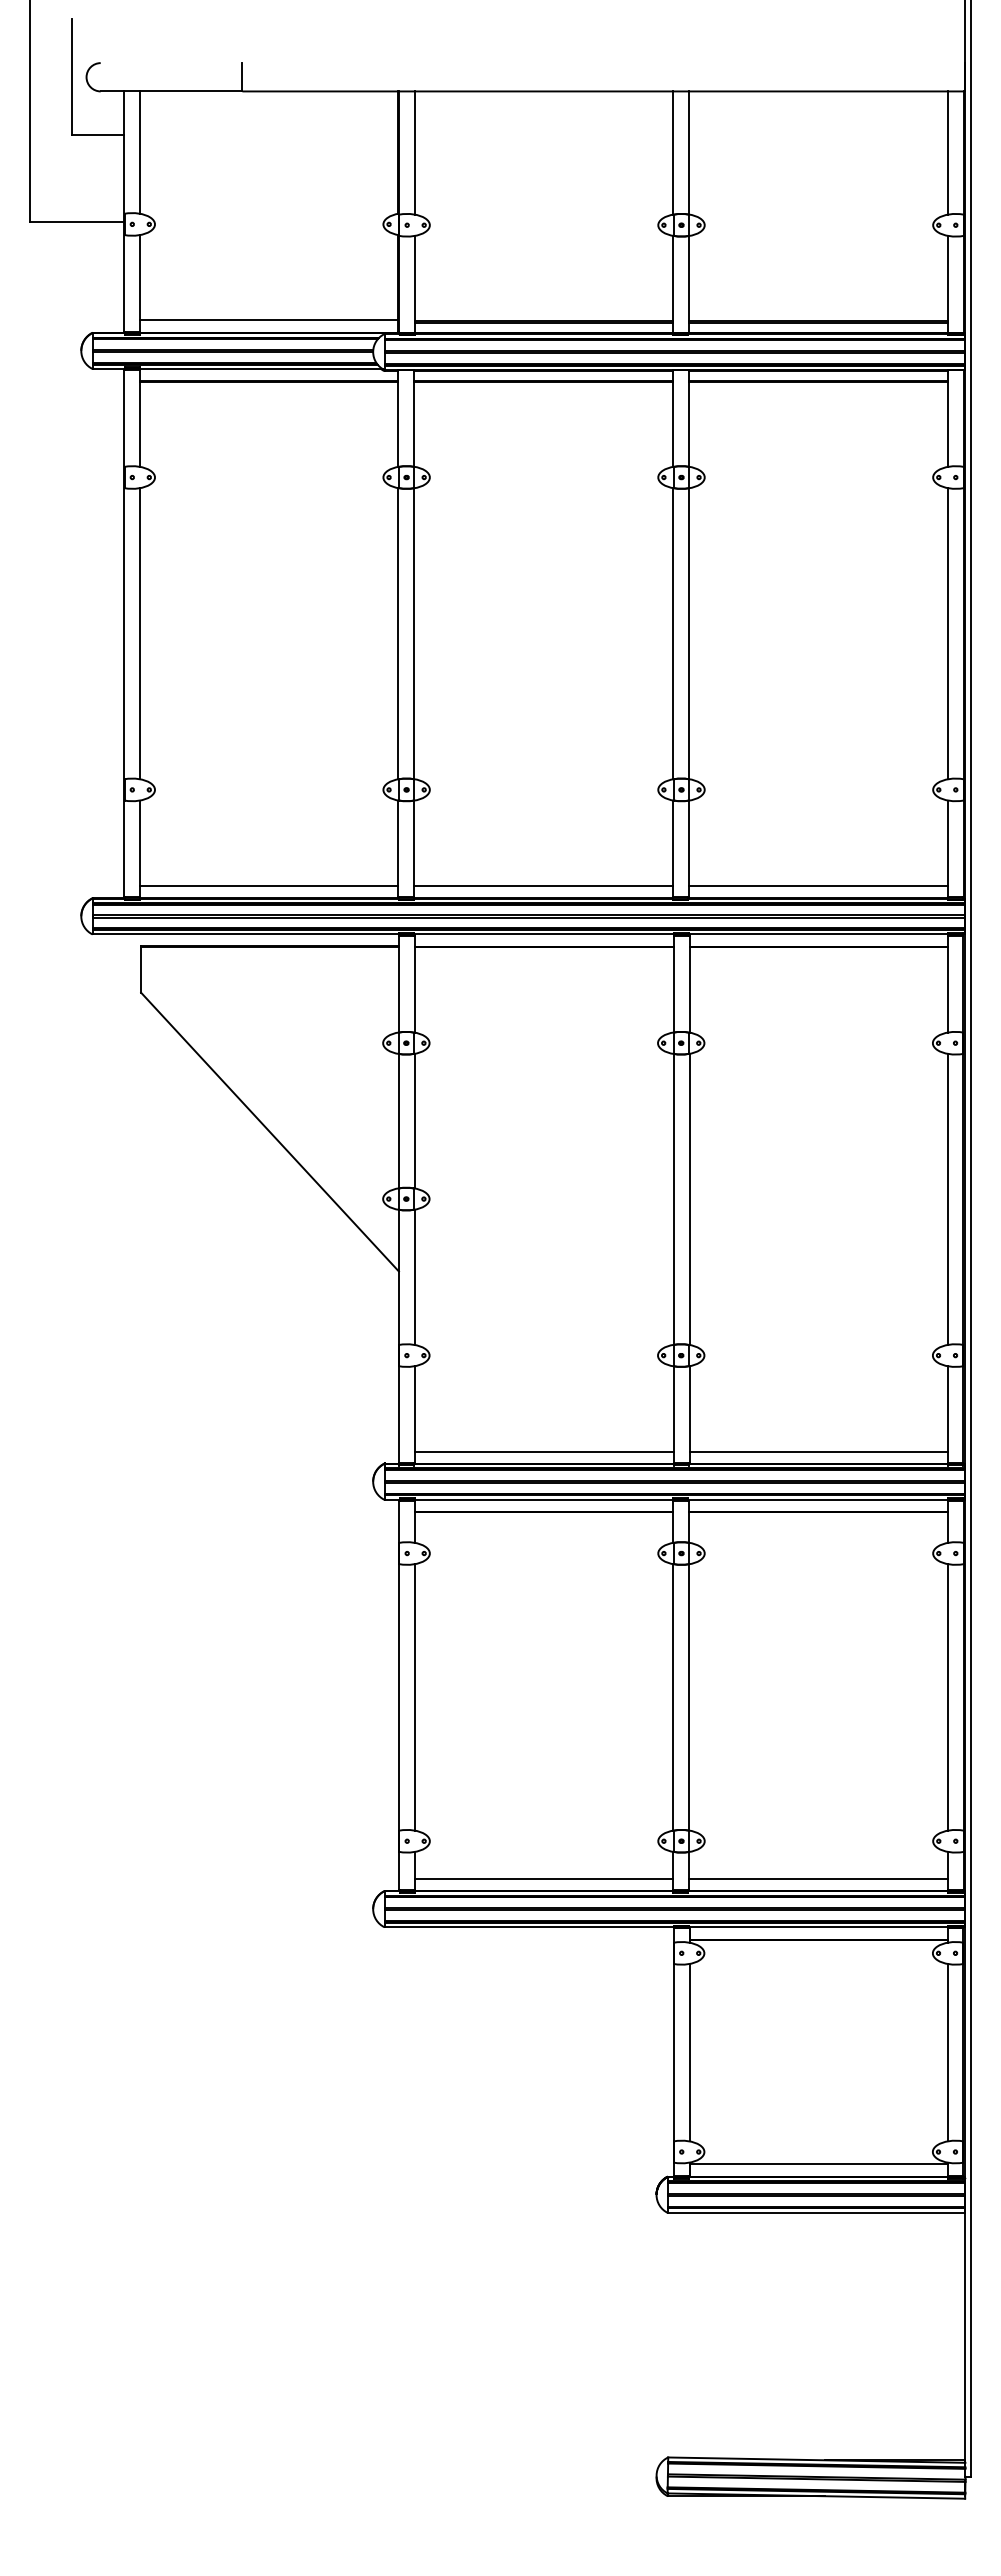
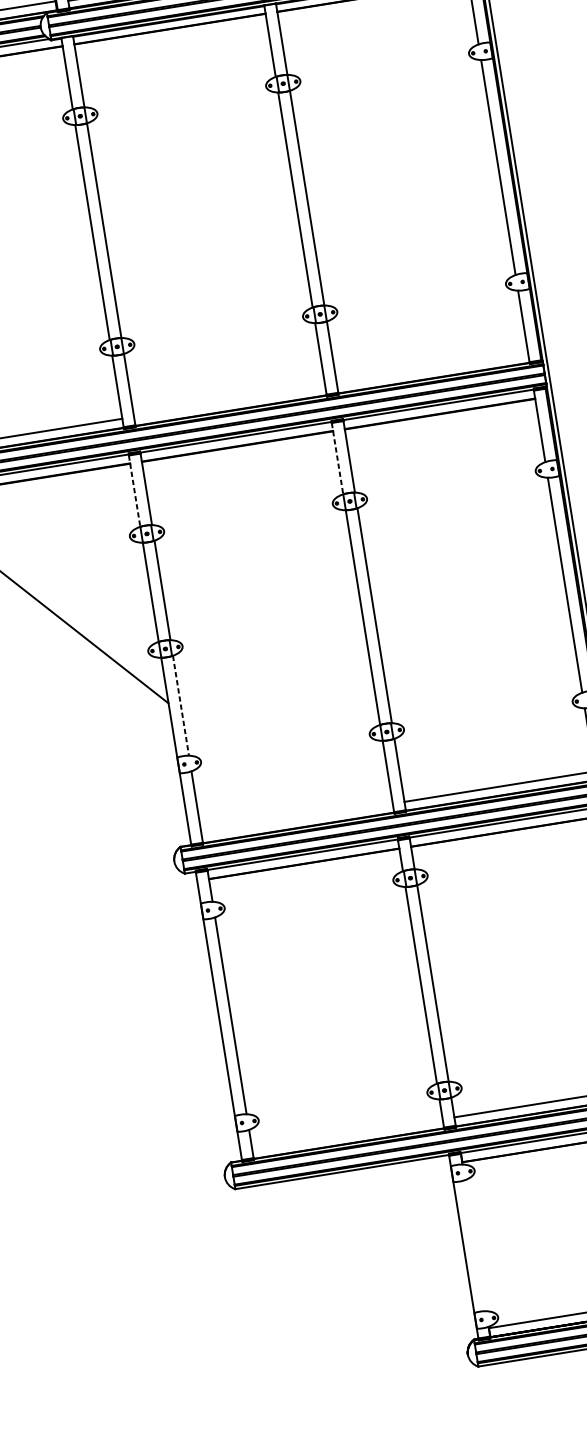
line: (543, 885) -> (229, 401), removed
line: (817, 885) -> (431, 368), removed
line: (398, 984) -> (134, 491), solid -> dashed
line: (673, 984) -> (337, 458), solid -> dashed
line: (414, 1277) -> (180, 705), solid -> dashed
line: (543, 1451) -> (296, 819), removed
line: (544, 1878) -> (347, 1134), removed
line: (689, 2052) -> (475, 1245), removed

